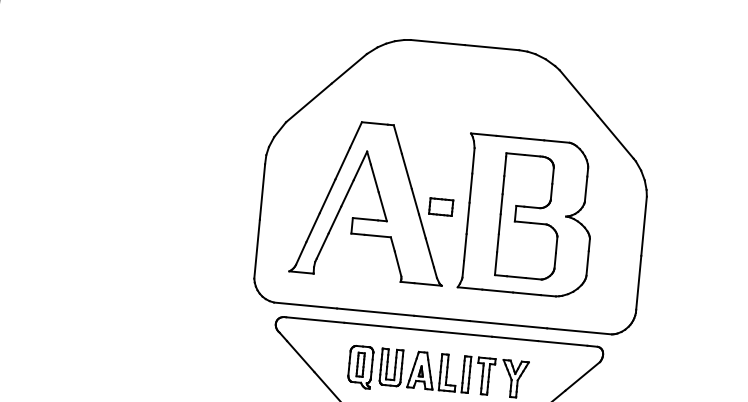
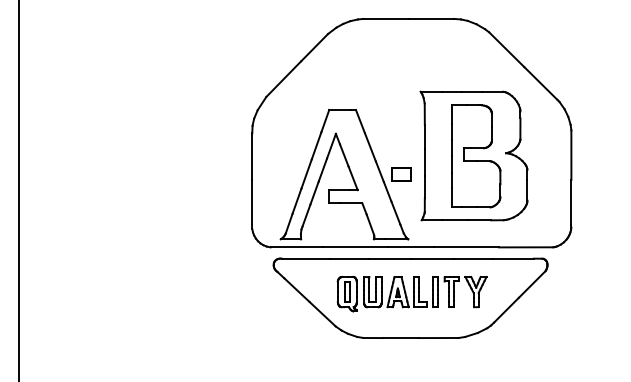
part: (374, 201) -> (345, 174), moved

